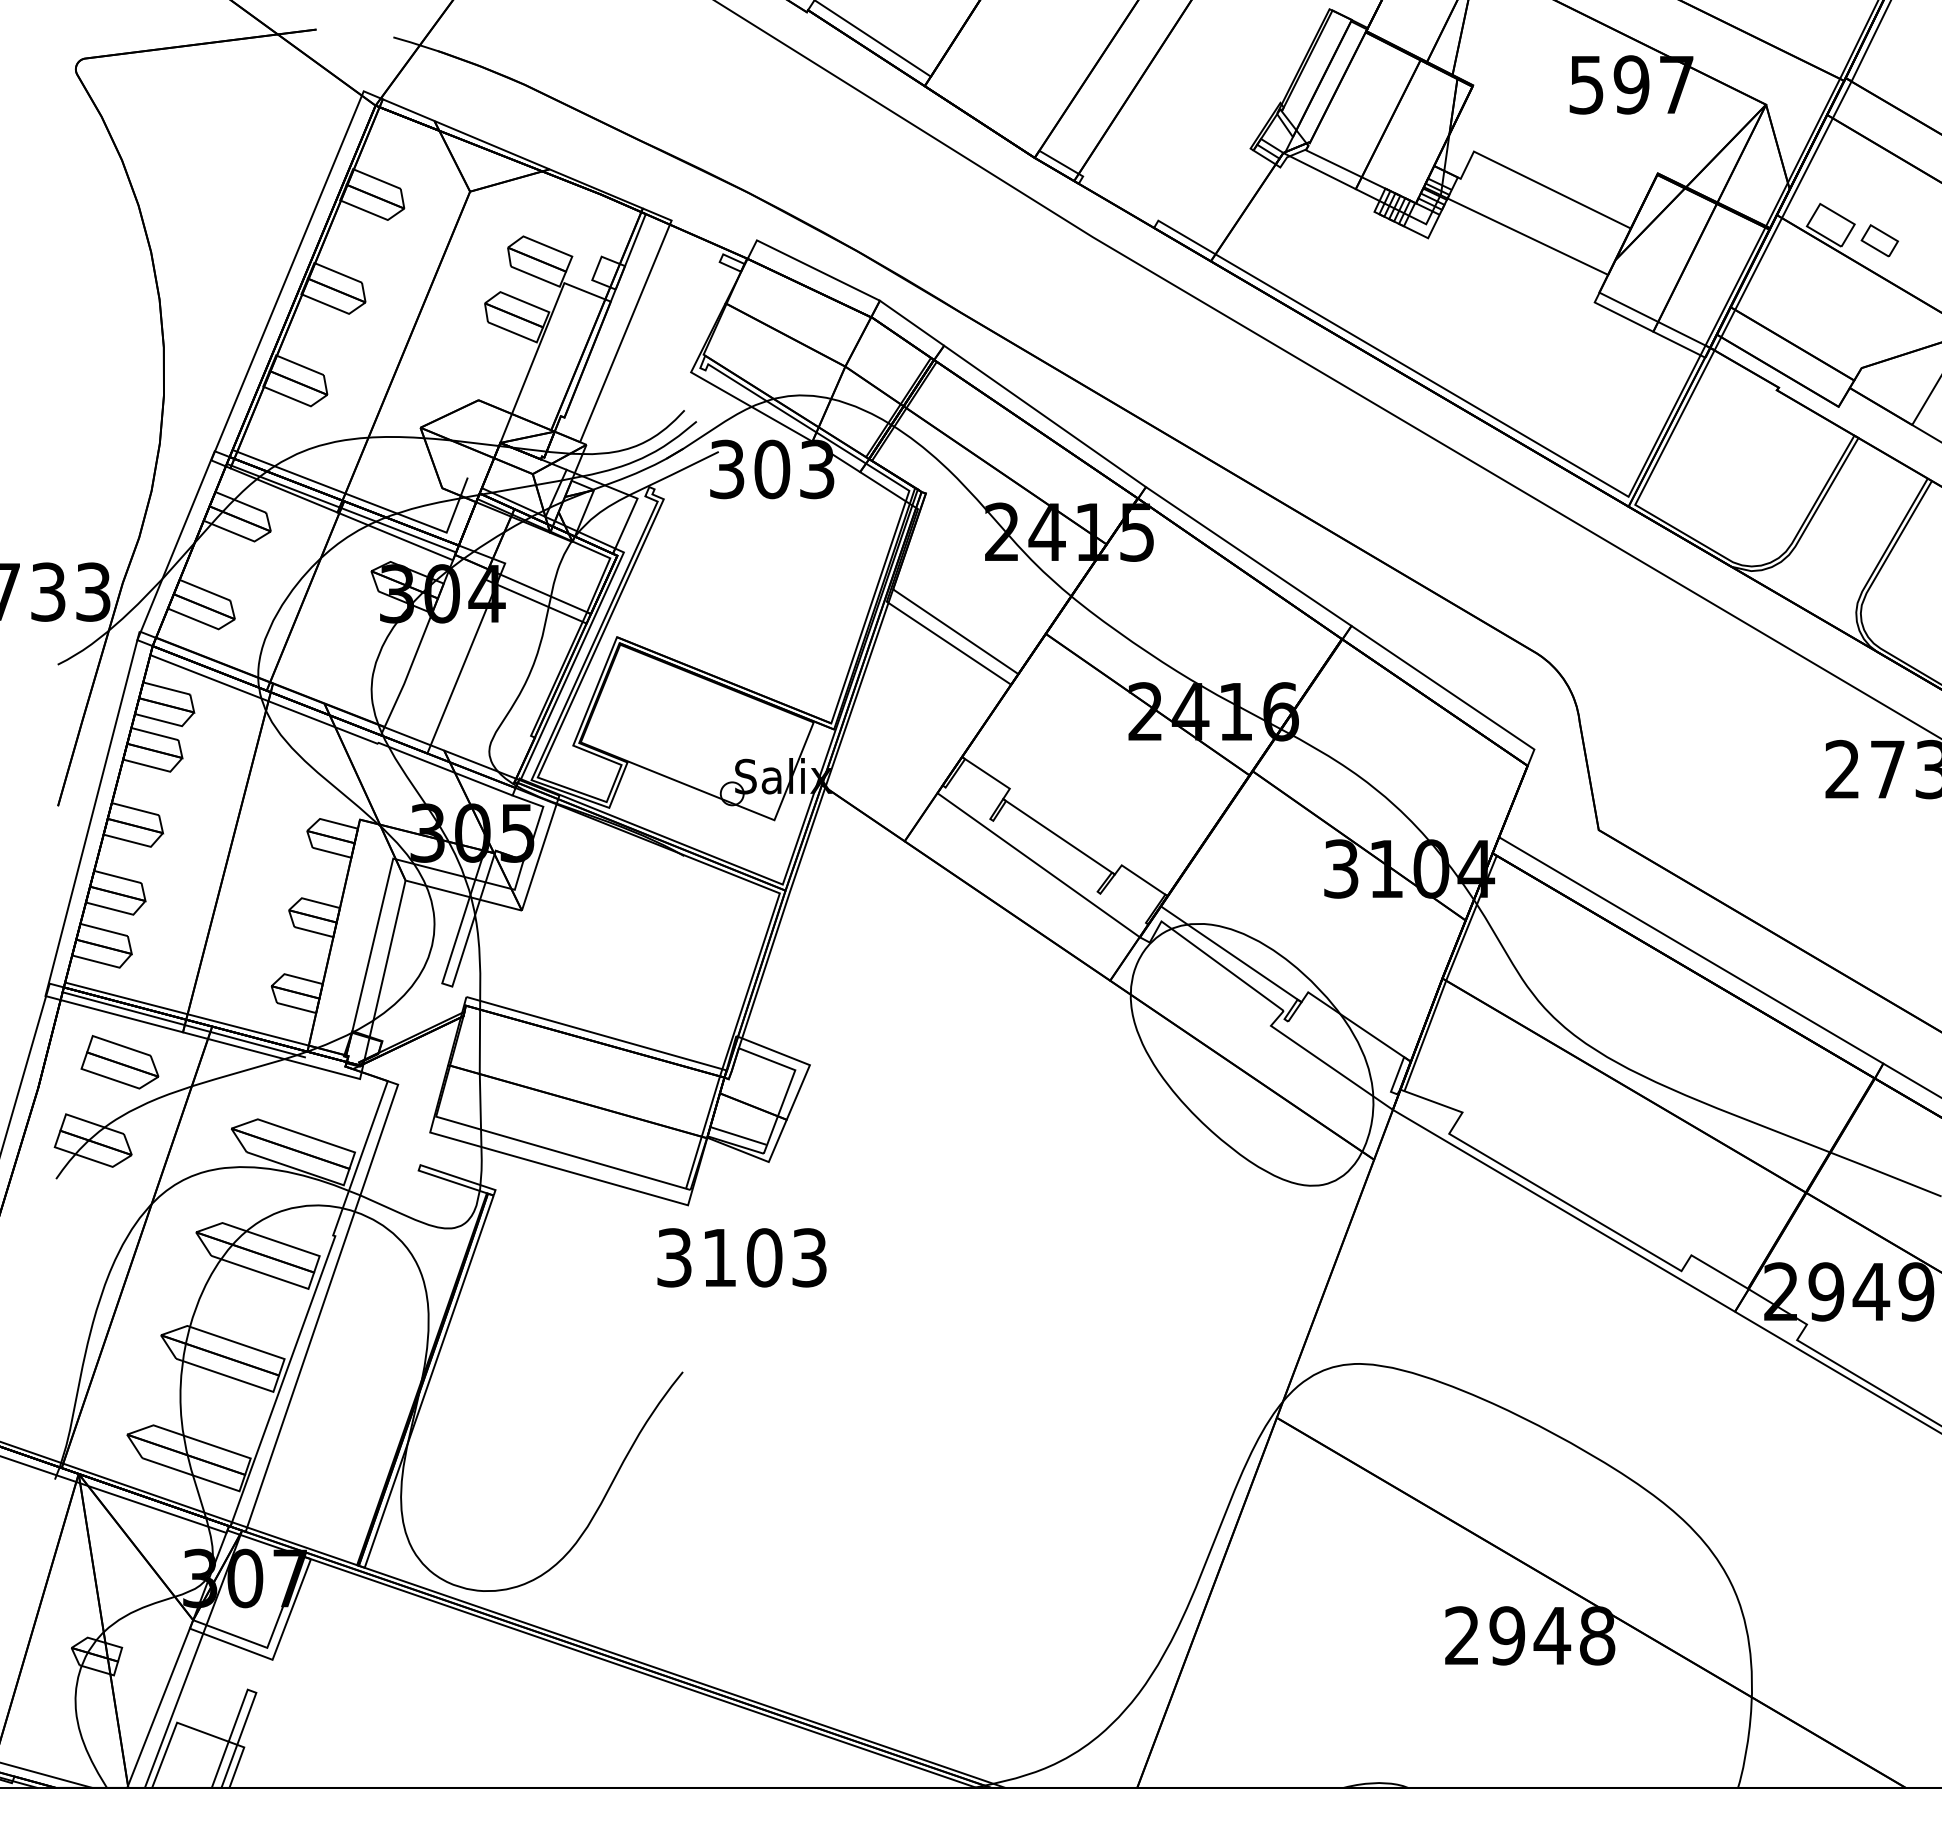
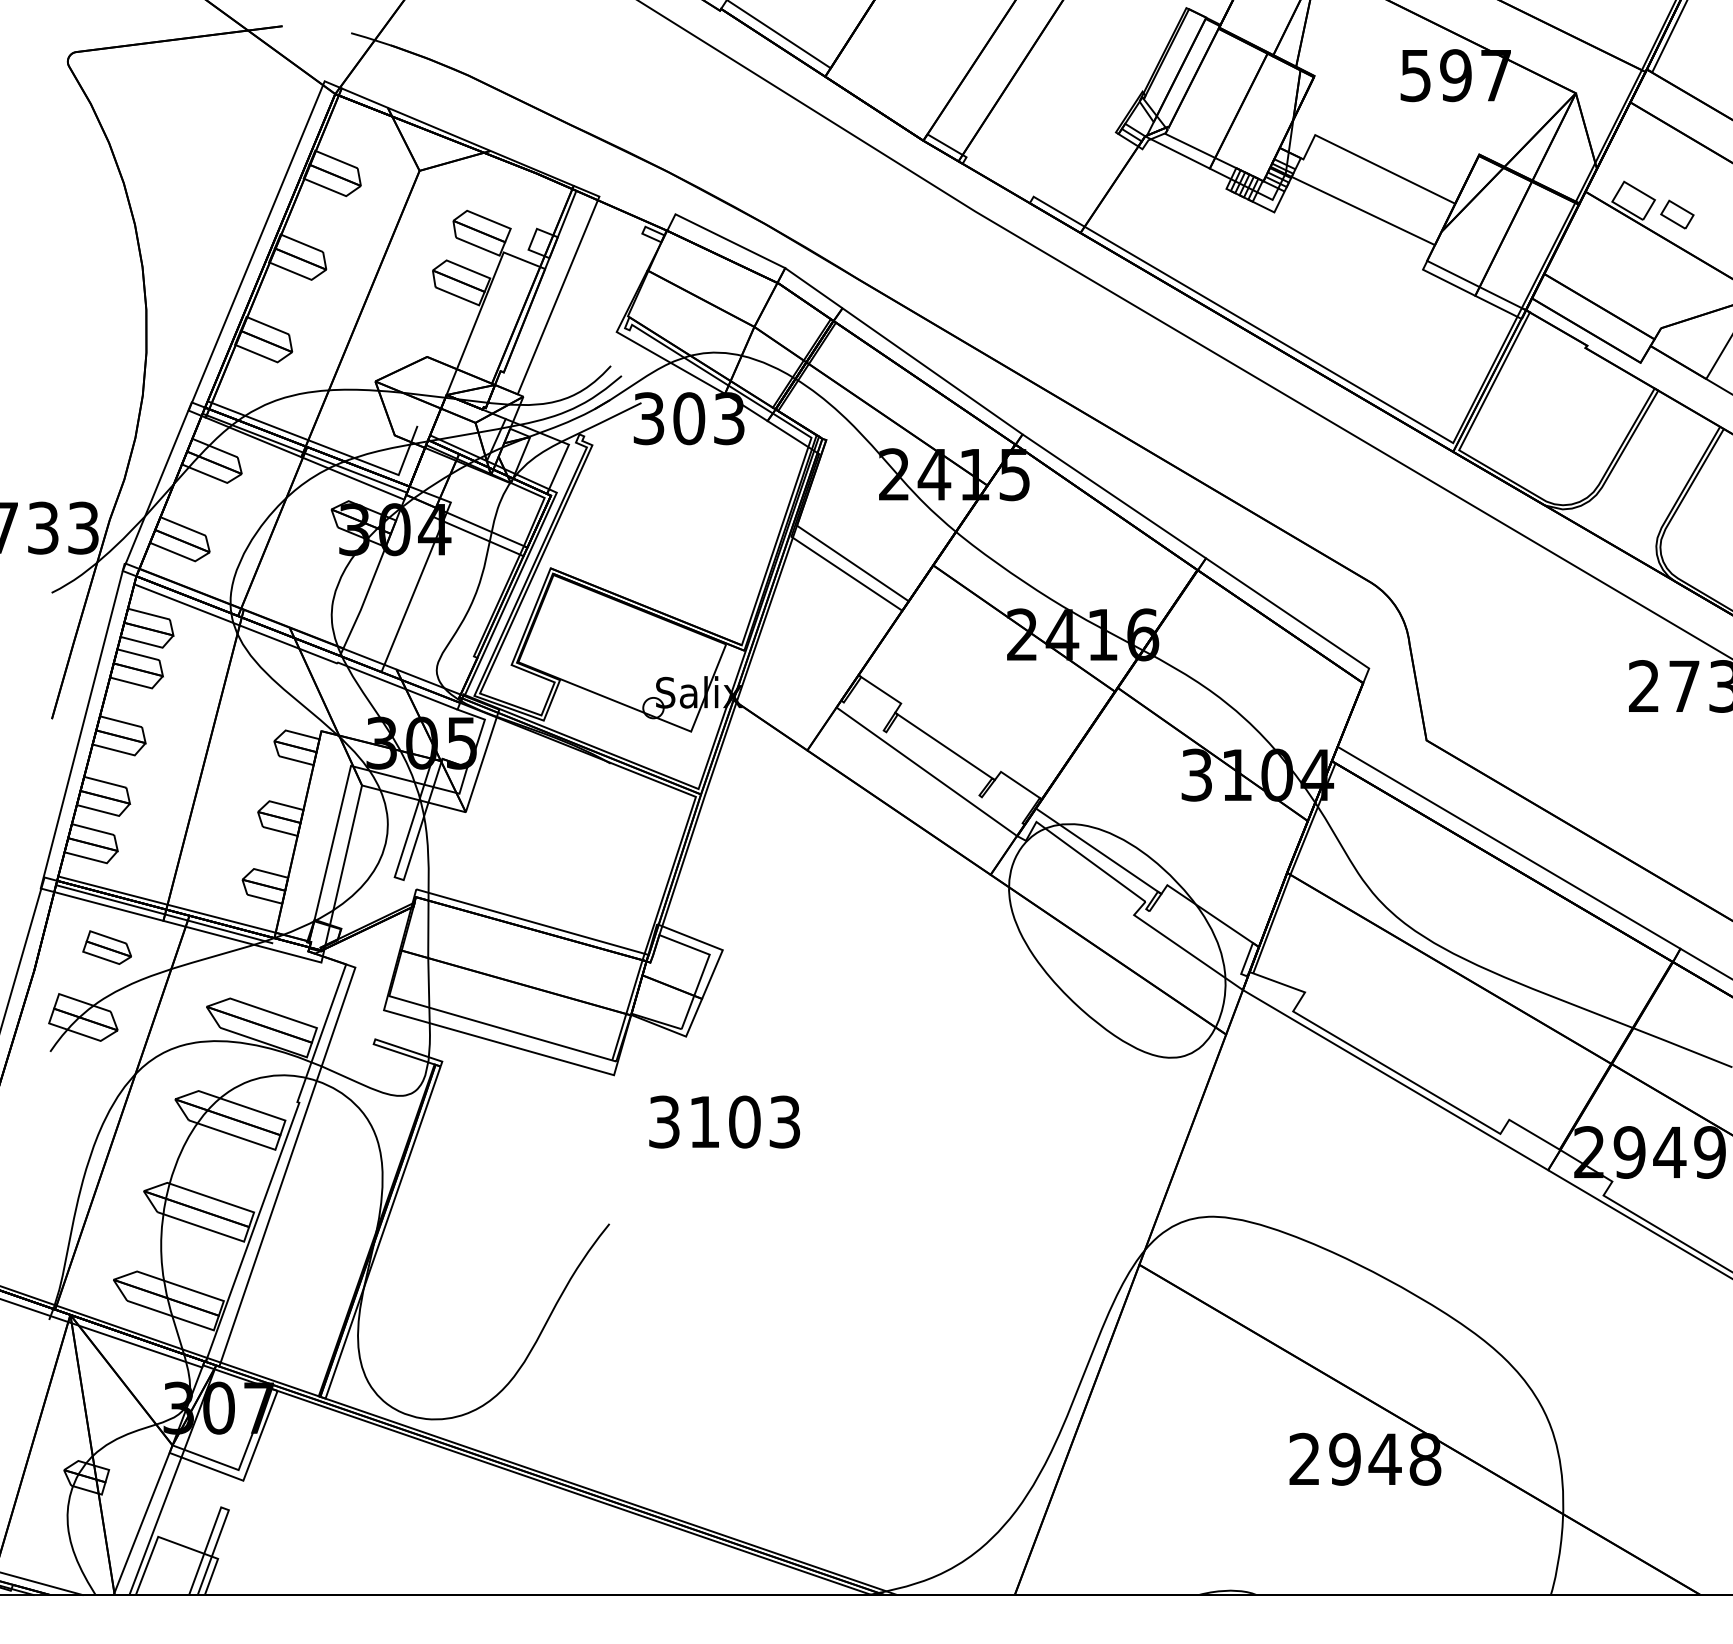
line: (1782, 215) -> (1590, 192), removed
part: (119, 1062) -> (106, 947), size x0.7
line: (737, 1135) -> (658, 1012), removed
text: (741, 1257) -> (724, 1121), moved

